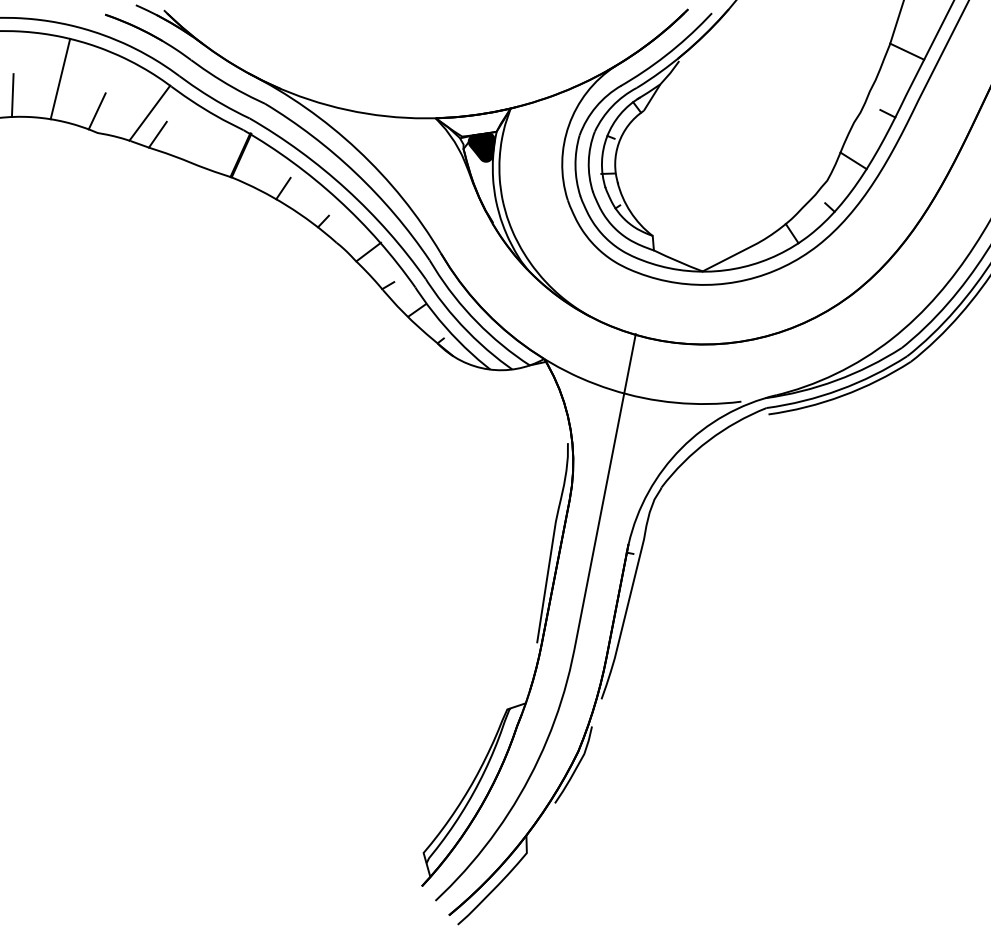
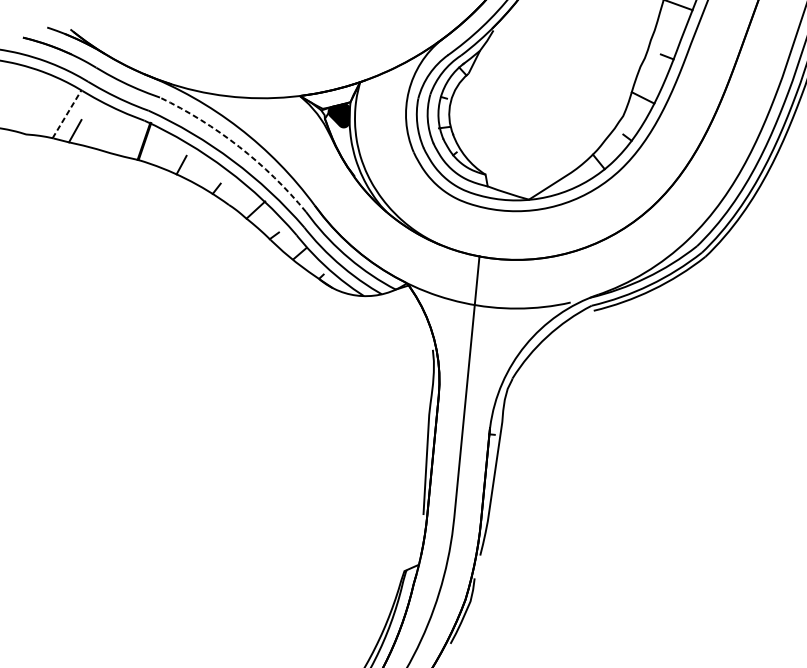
line: (96, 111) -> (23, 117), removed
line: (150, 112) -> (67, 113), solid -> dashed
arc: (355, 173) -> (239, 147), solid -> dashed

